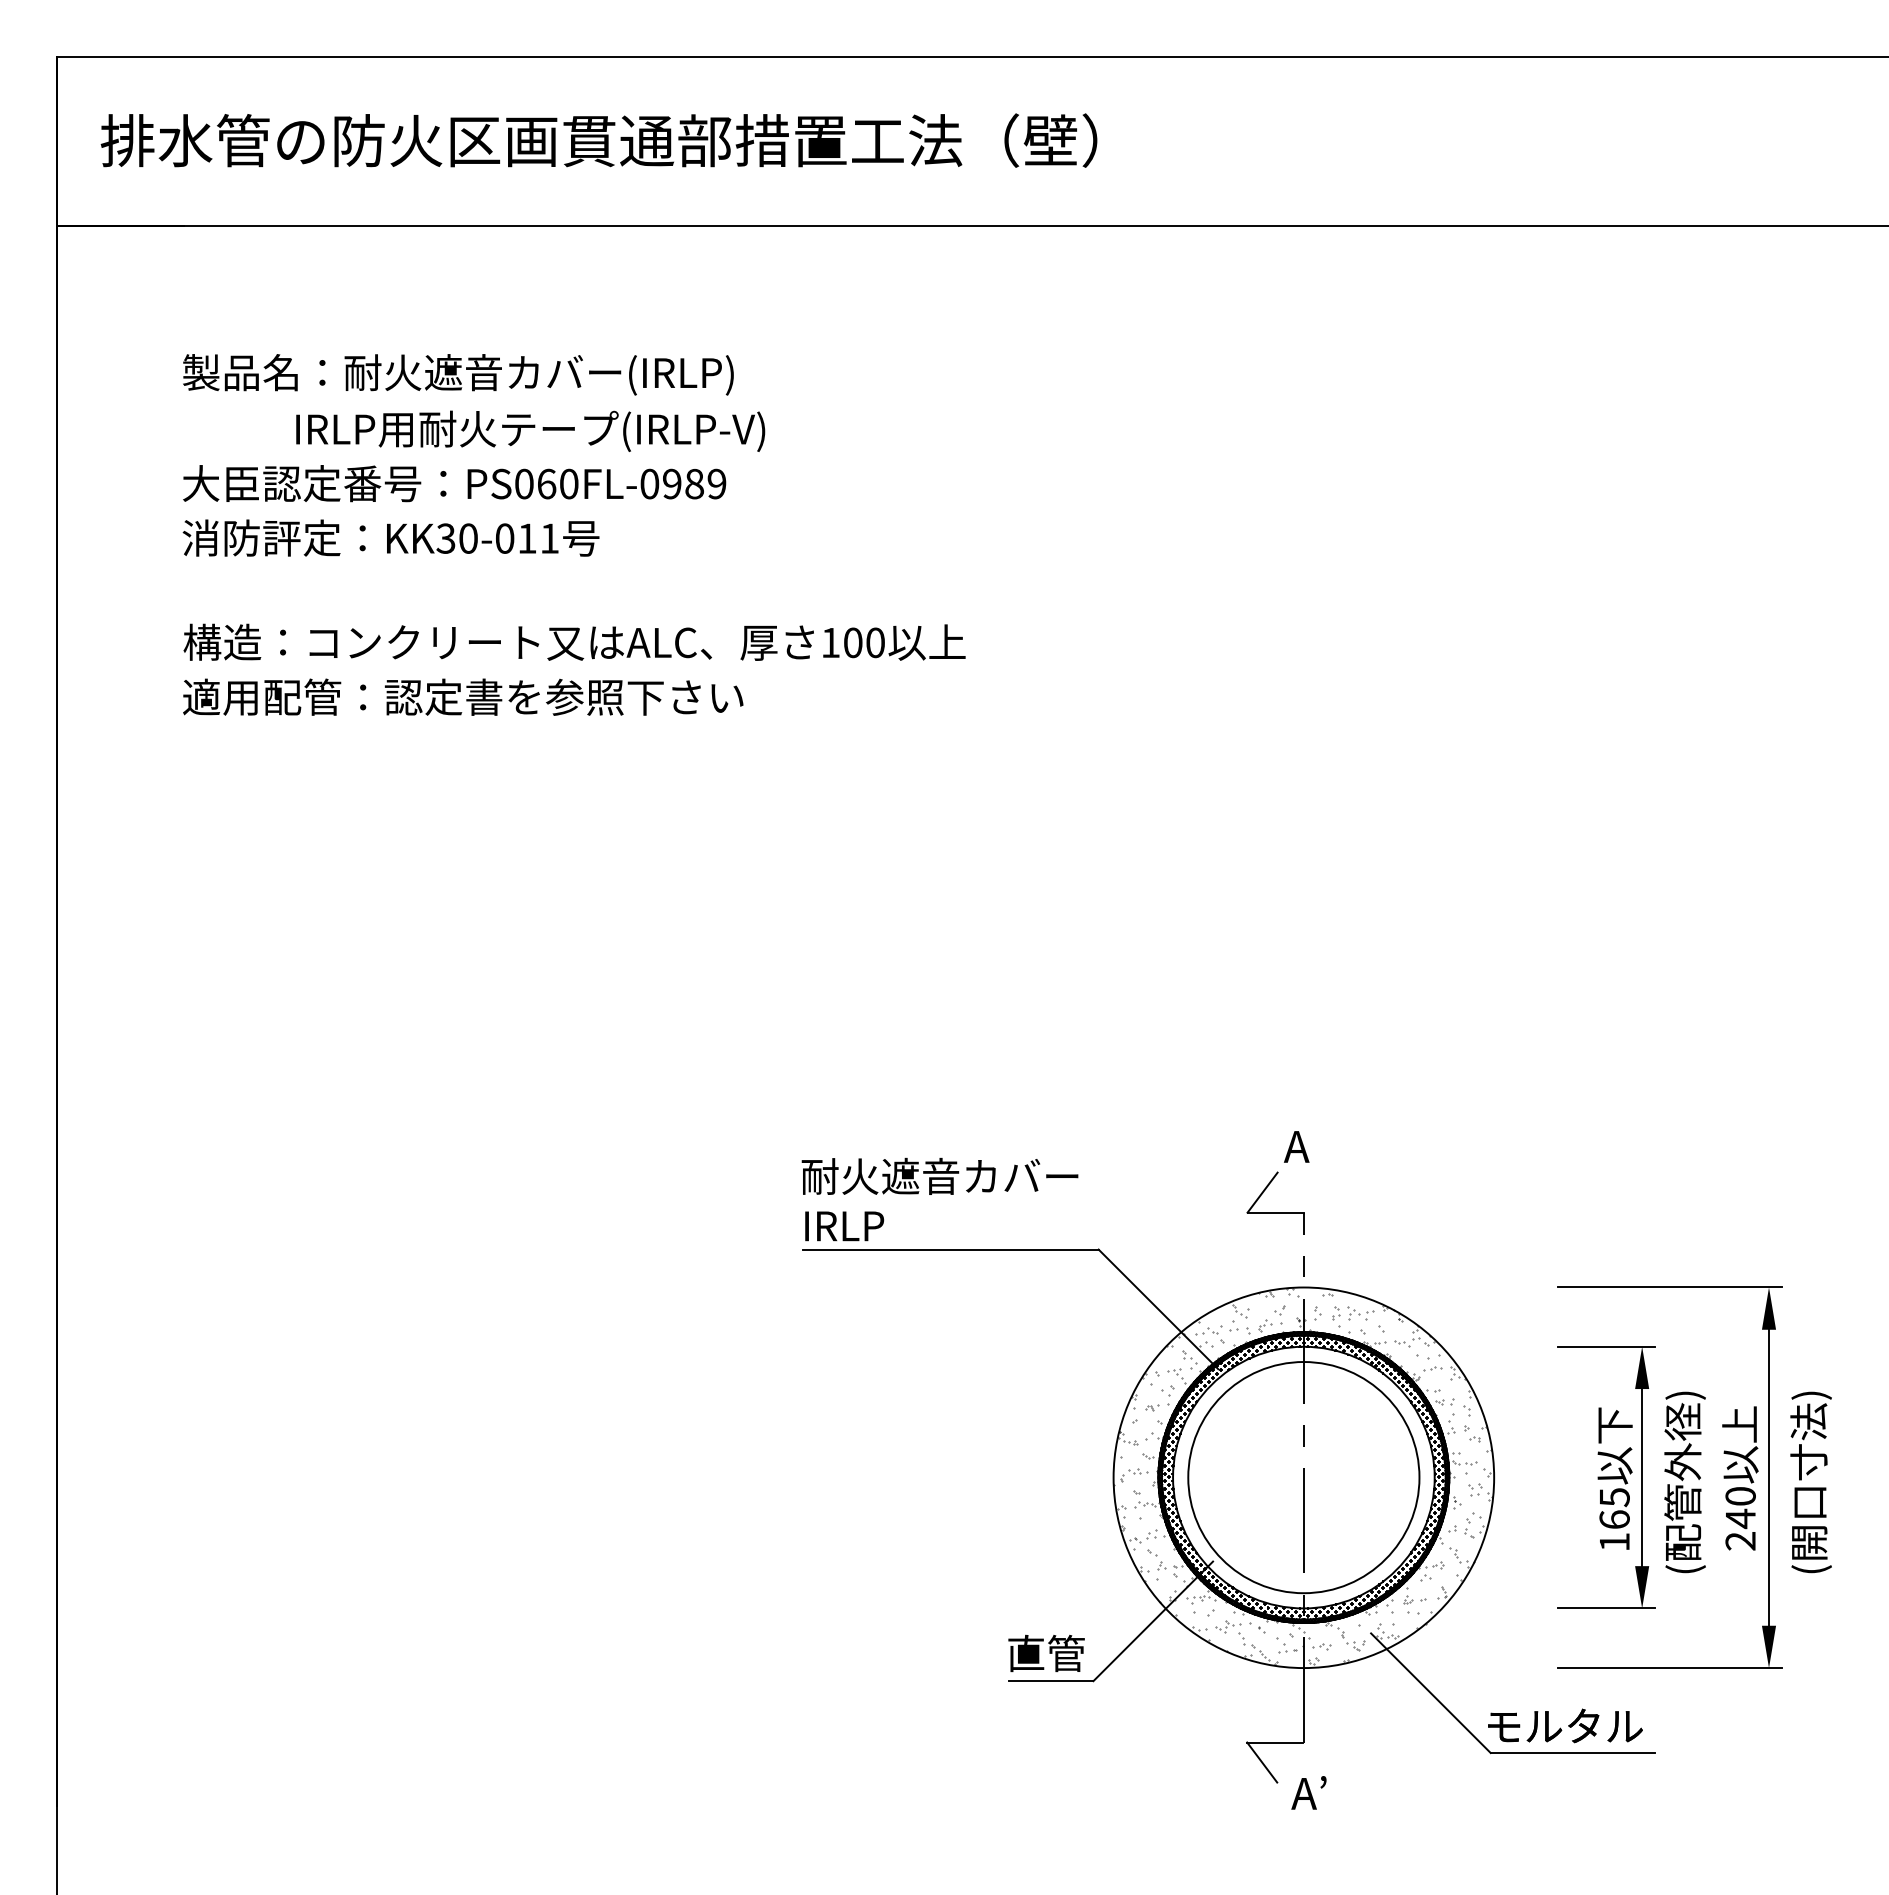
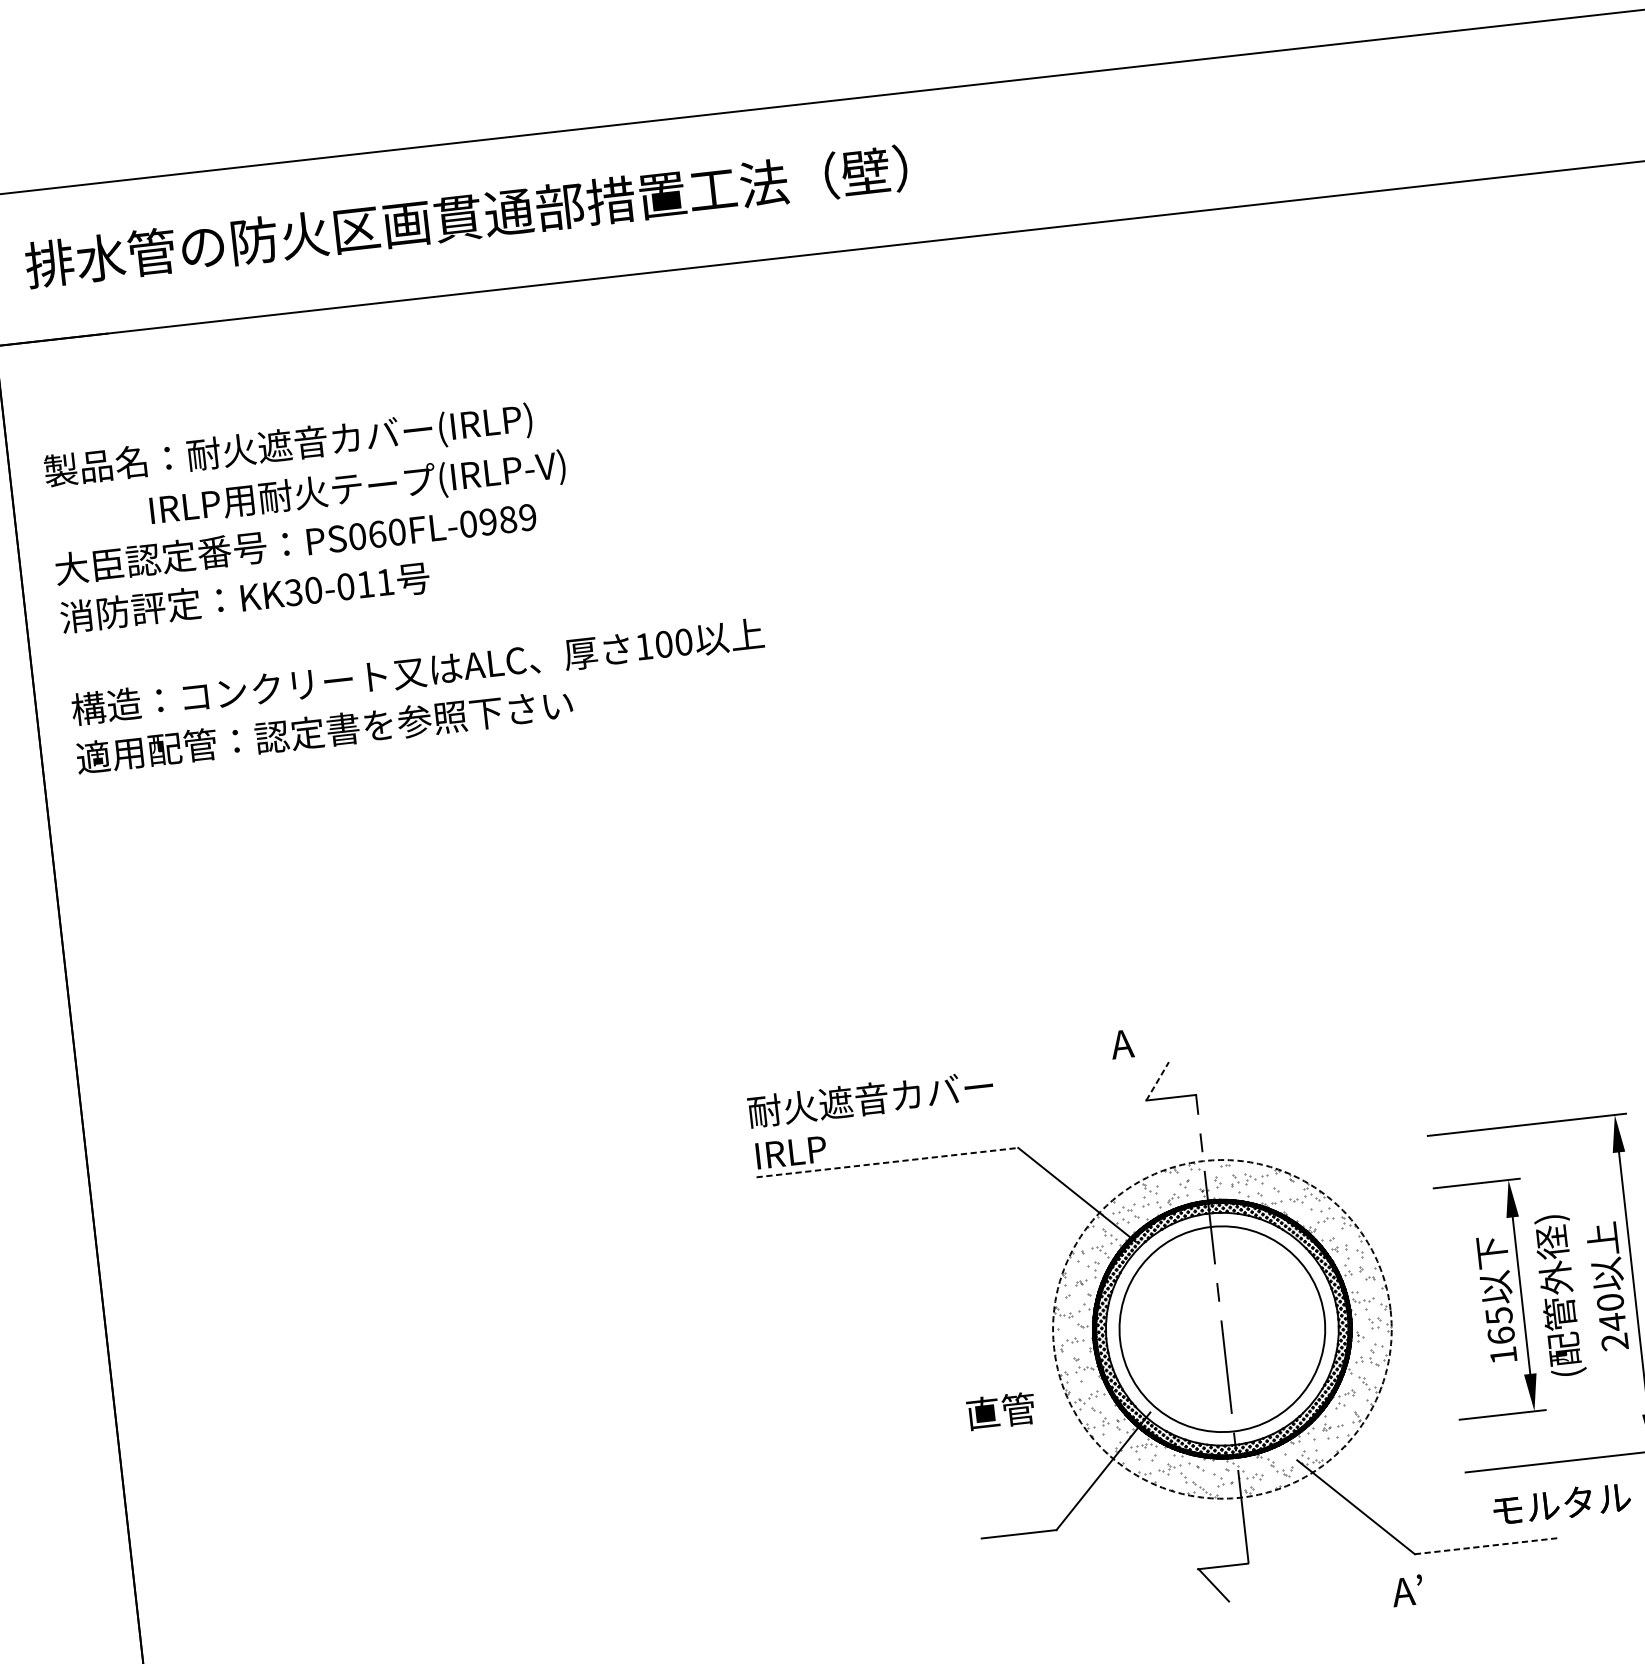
text: (573, 534) -> (406, 576), moved
text: (1296, 1146) -> (1122, 1044), moved
line: (1262, 1192) -> (1157, 1081), solid -> dashed
line: (950, 1249) -> (887, 1162), solid -> dashed
circle: (1303, 1477) -> (1222, 1329), solid -> dashed
text: (1046, 1653) -> (1001, 1411), moved
text: (1565, 1725) -> (1562, 1503), moved
line: (1573, 1753) -> (1488, 1546), solid -> dashed
text: (1308, 1792) -> (1407, 1590), moved

